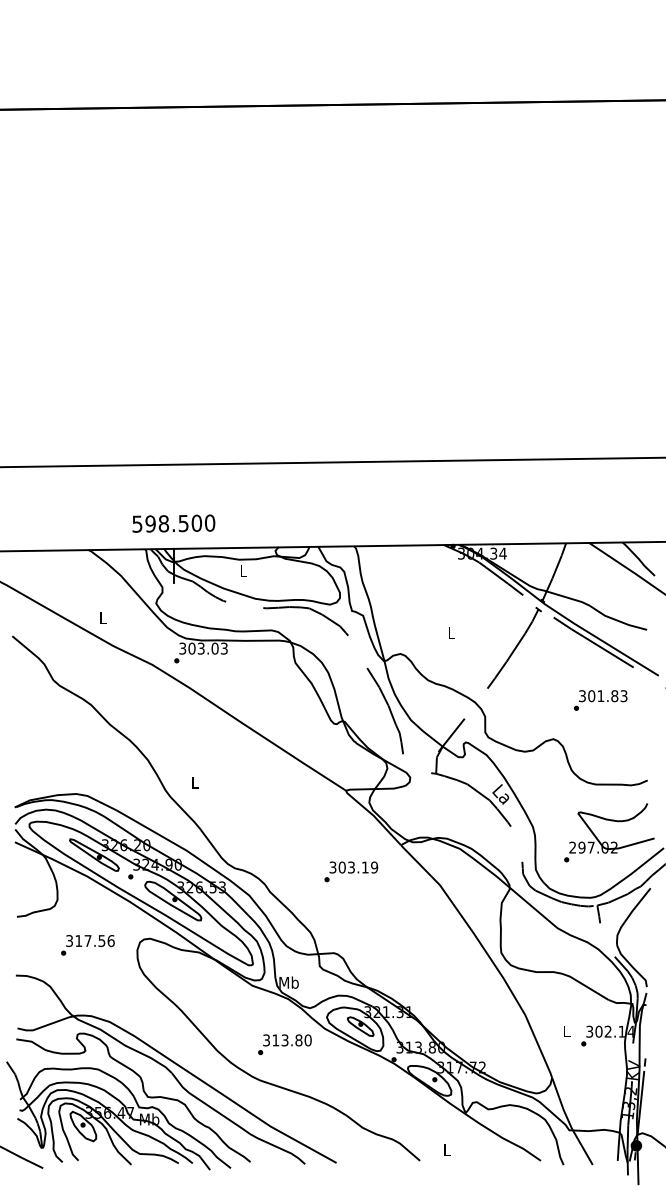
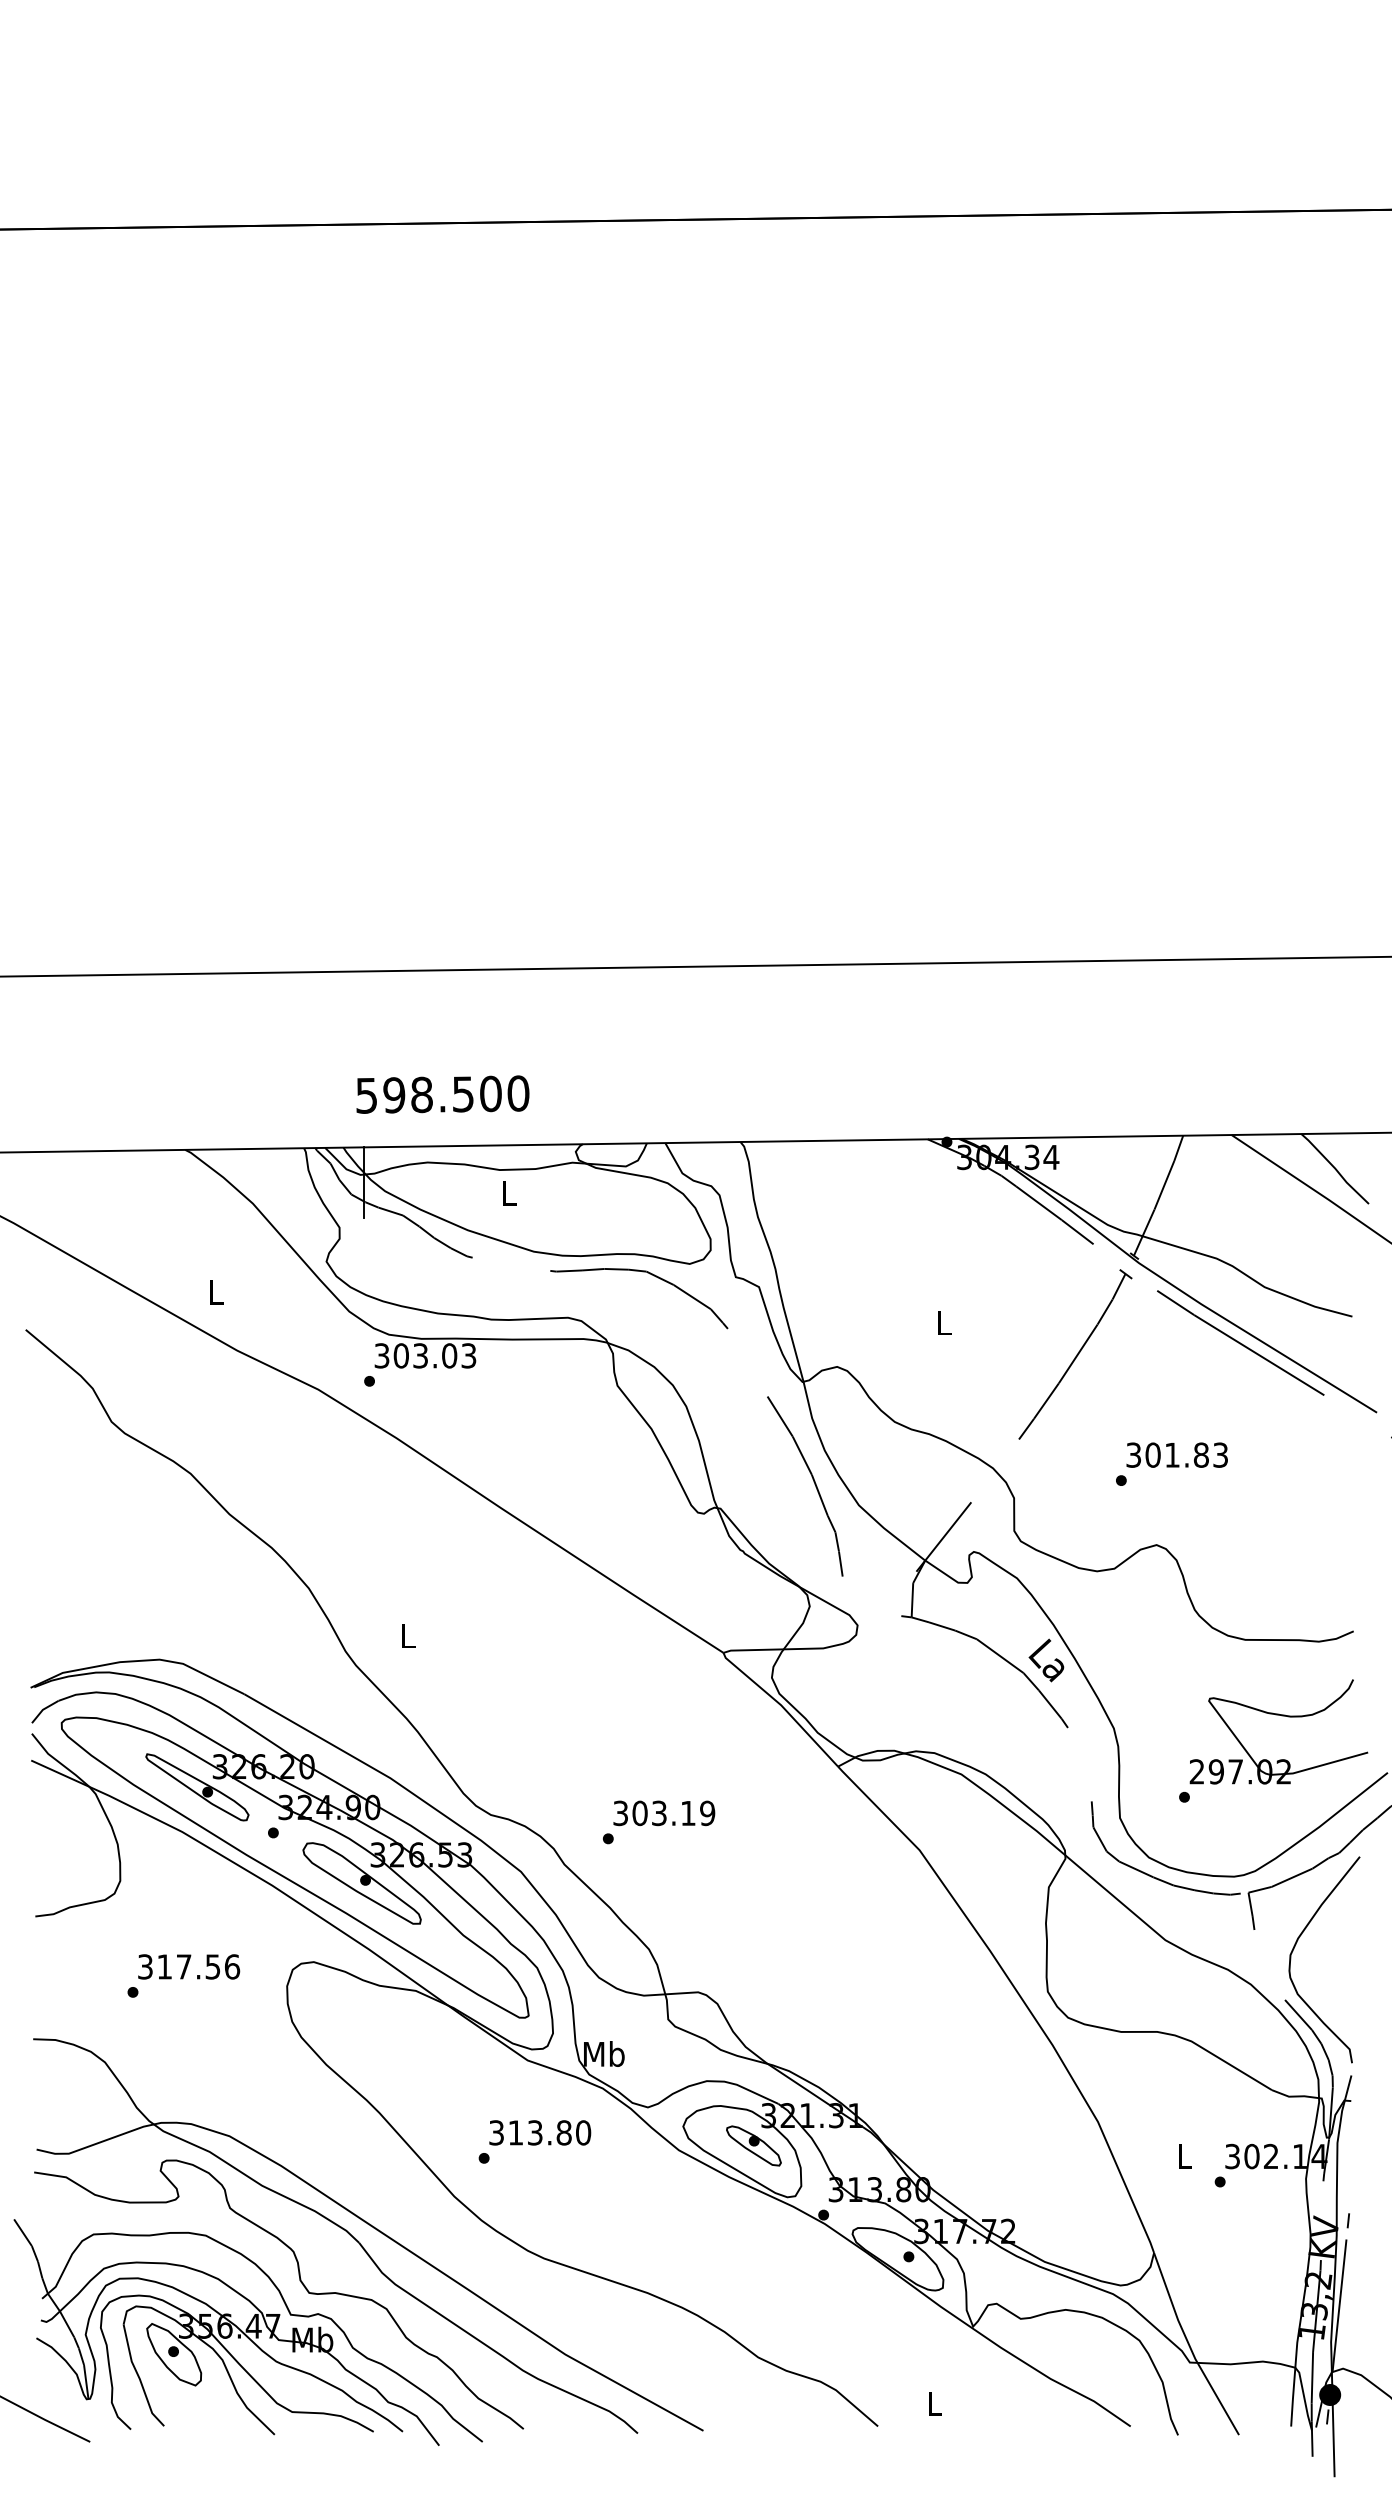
text: (173, 523) -> (442, 1094), moved
text: (600, 700) -> (1171, 1464), moved
text: (351, 871) -> (659, 1821), moved
text: (284, 1044) -> (534, 2141), moved

